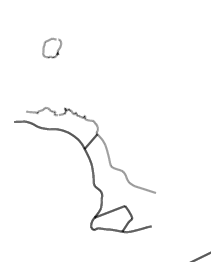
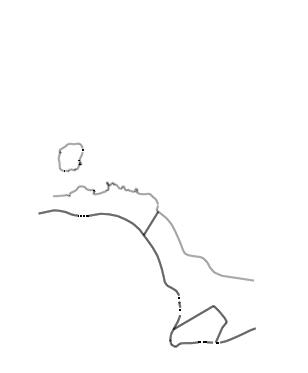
part: (57, 50) -> (78, 159), moved

